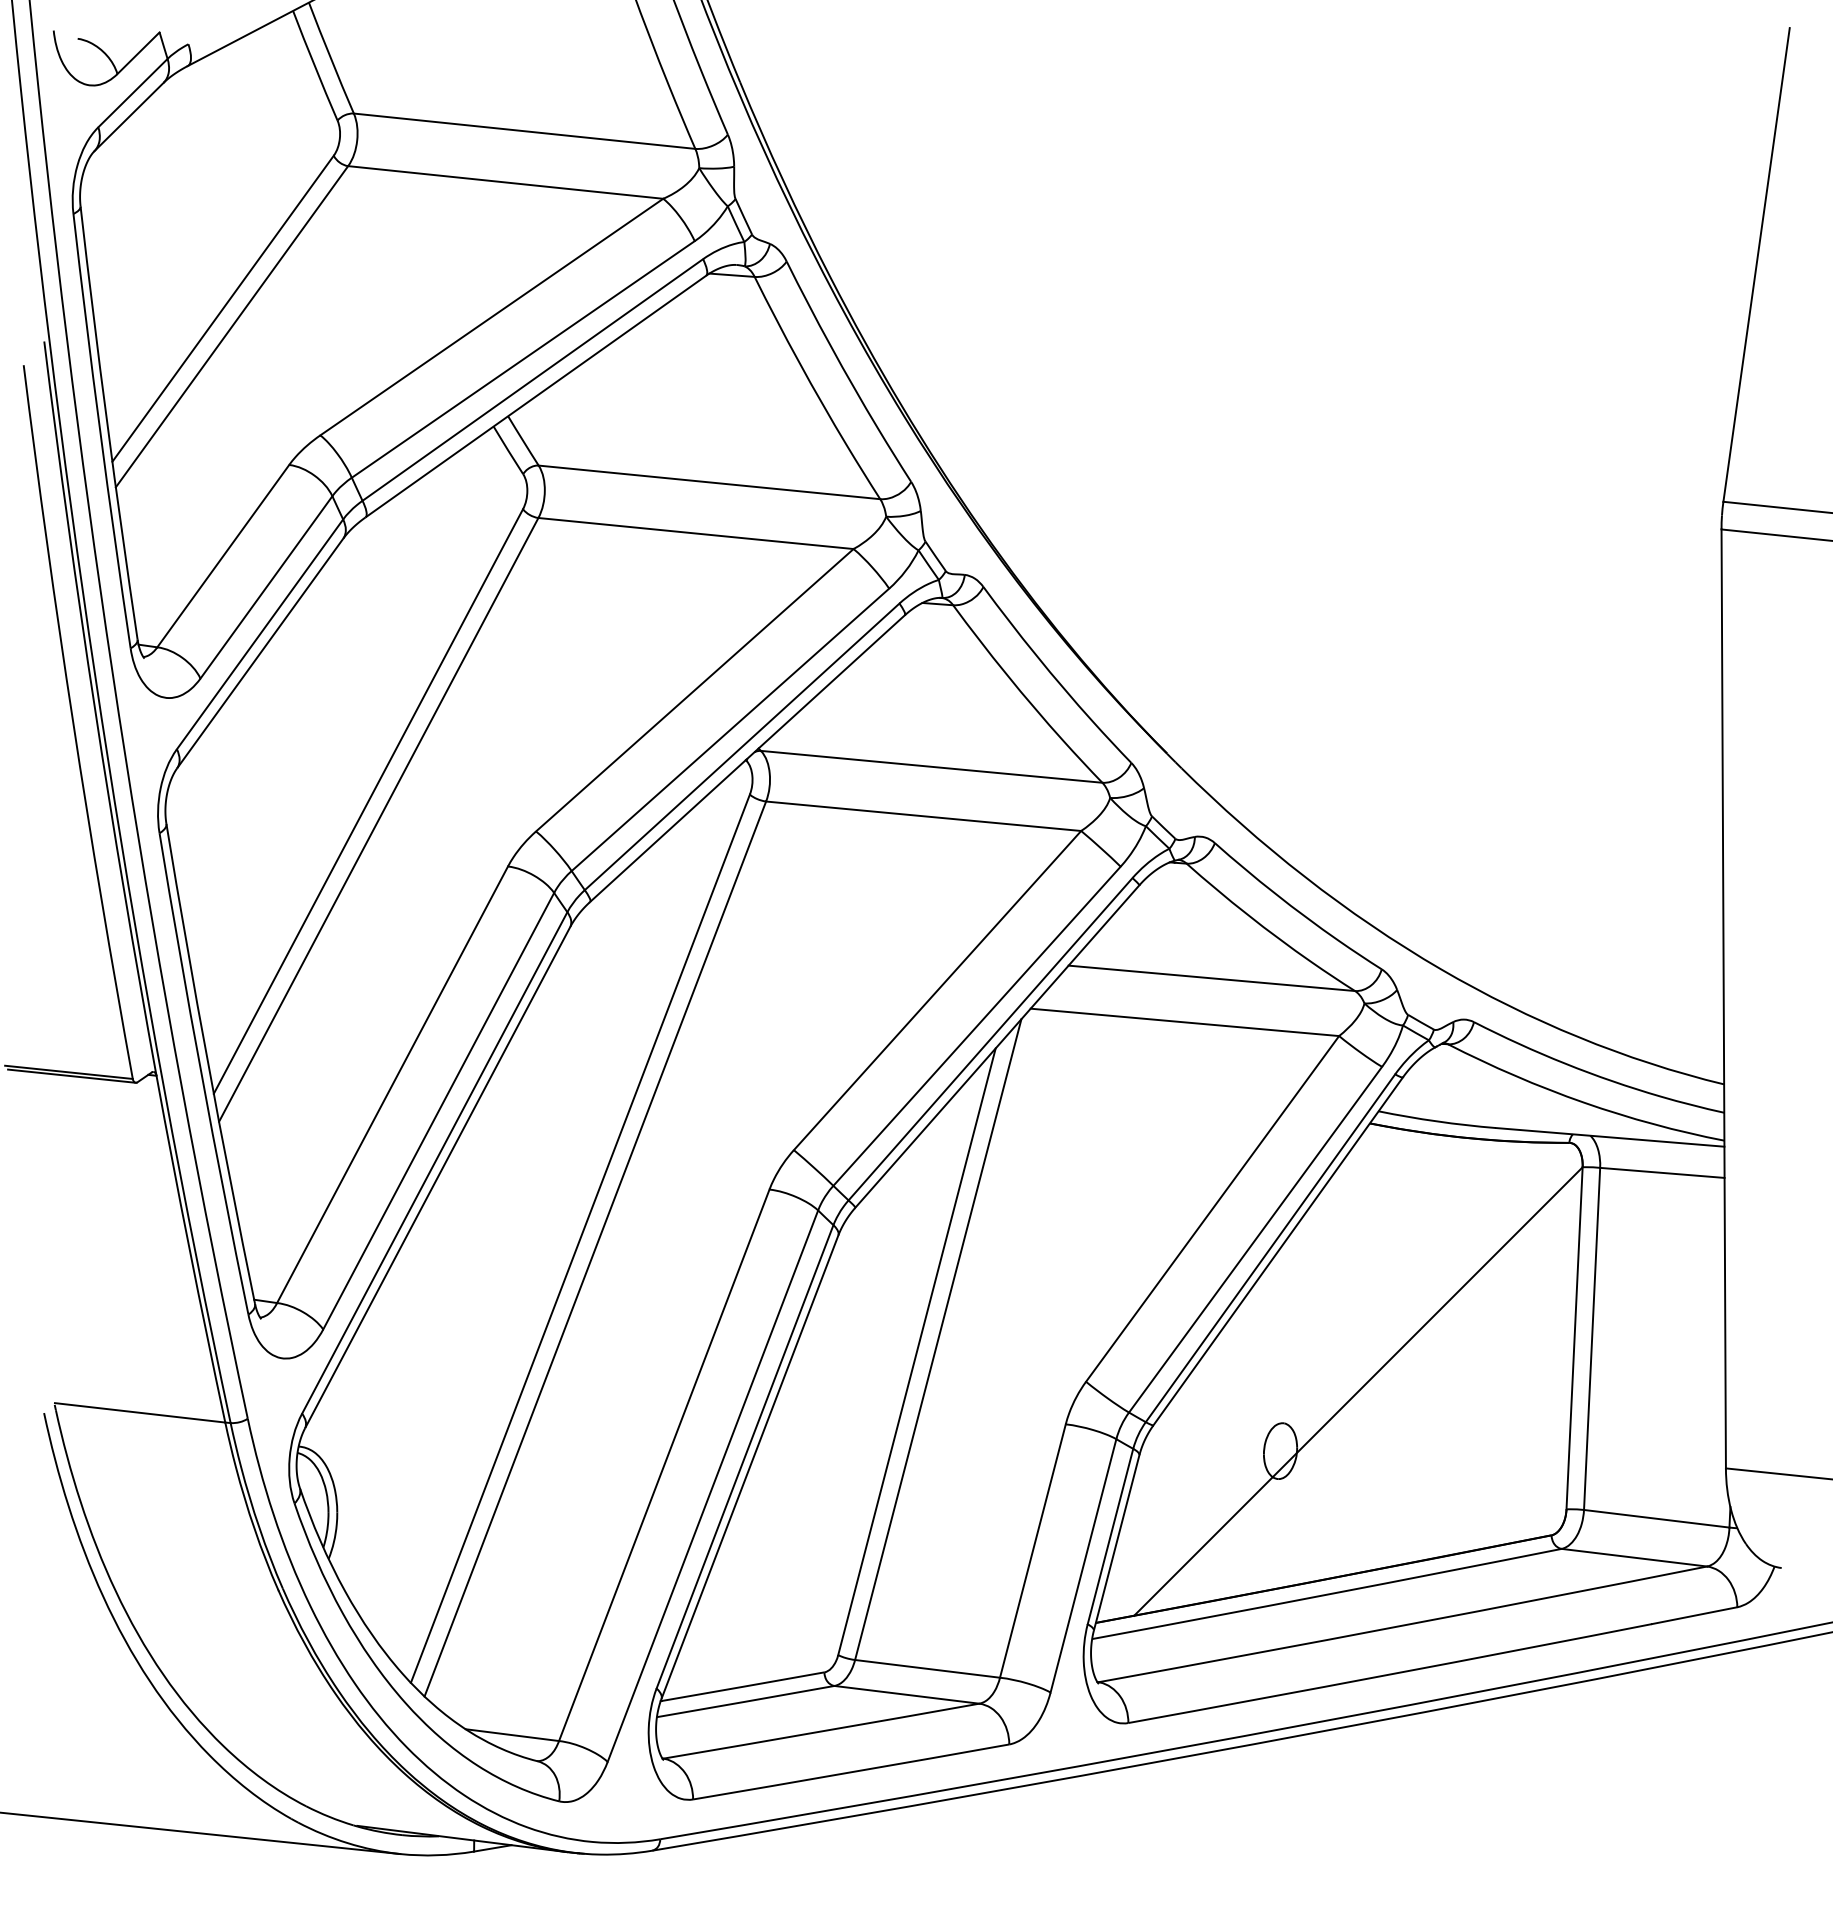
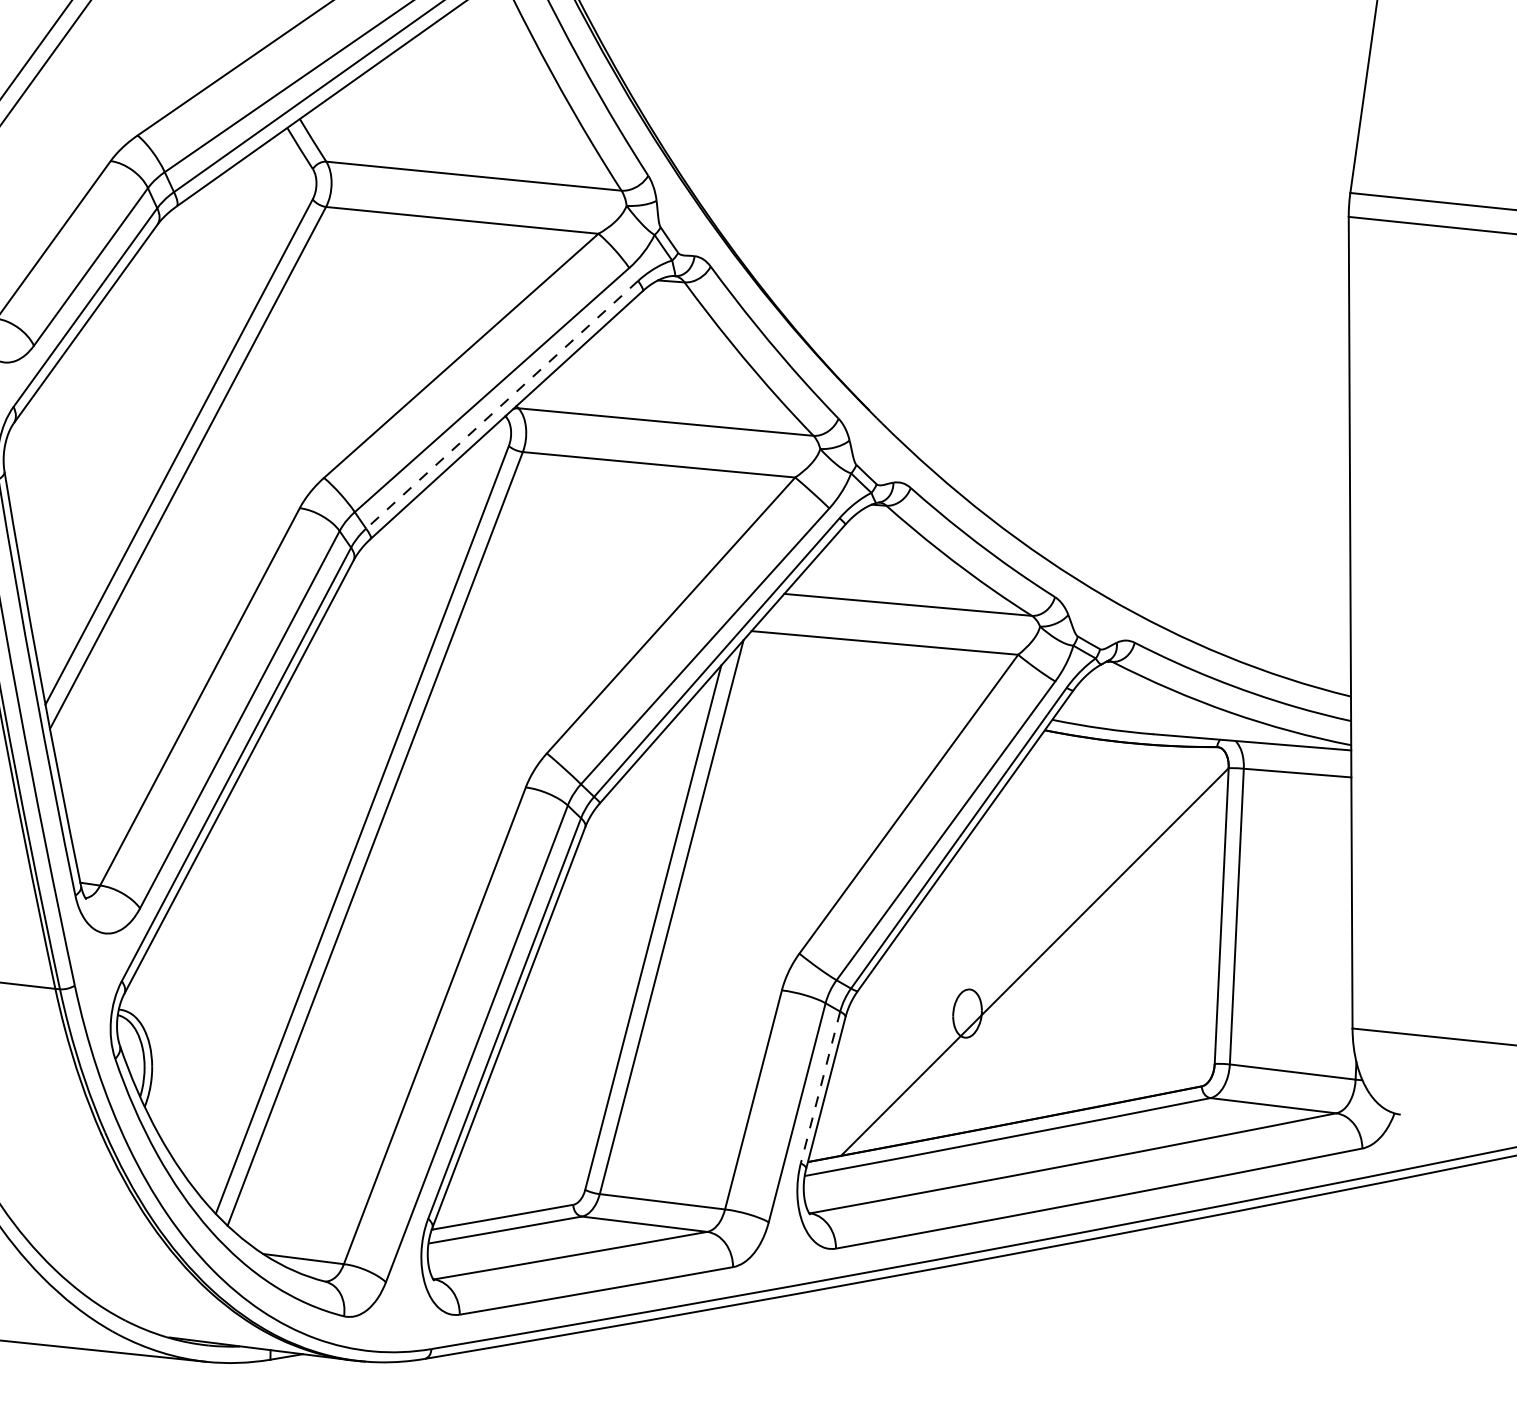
line: (742, 746) -> (502, 404), solid -> dashed
line: (1110, 1536) -> (820, 1087), solid -> dashed

